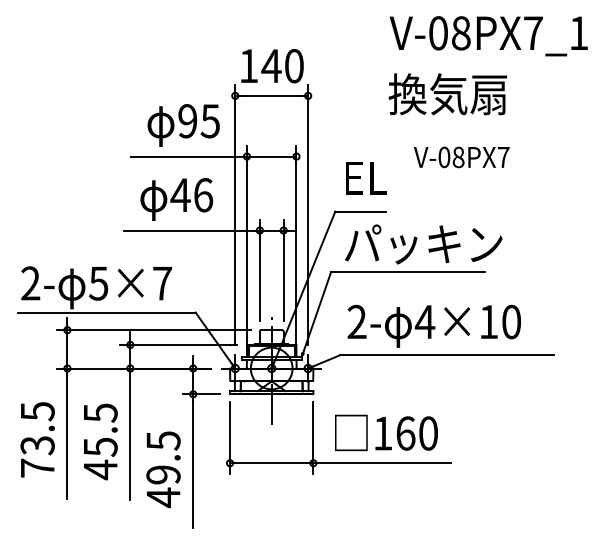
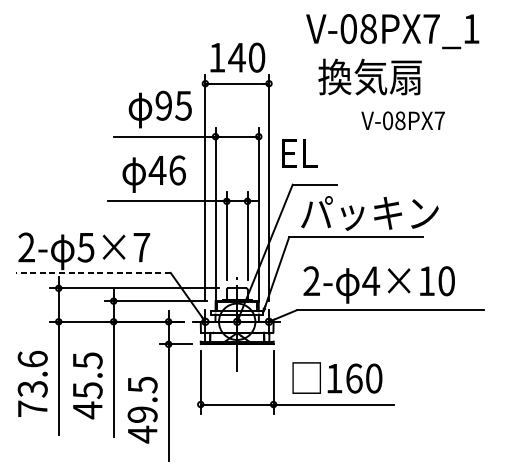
text: (488, 36) -> (392, 31), moved
text: (447, 94) -> (369, 77), moved
text: (461, 157) -> (402, 120), moved
text: (366, 178) -> (299, 154), moved
line: (106, 312) -> (92, 272), solid -> dashed
text: (37, 411) -> (32, 359), 73.5 -> 73.6

